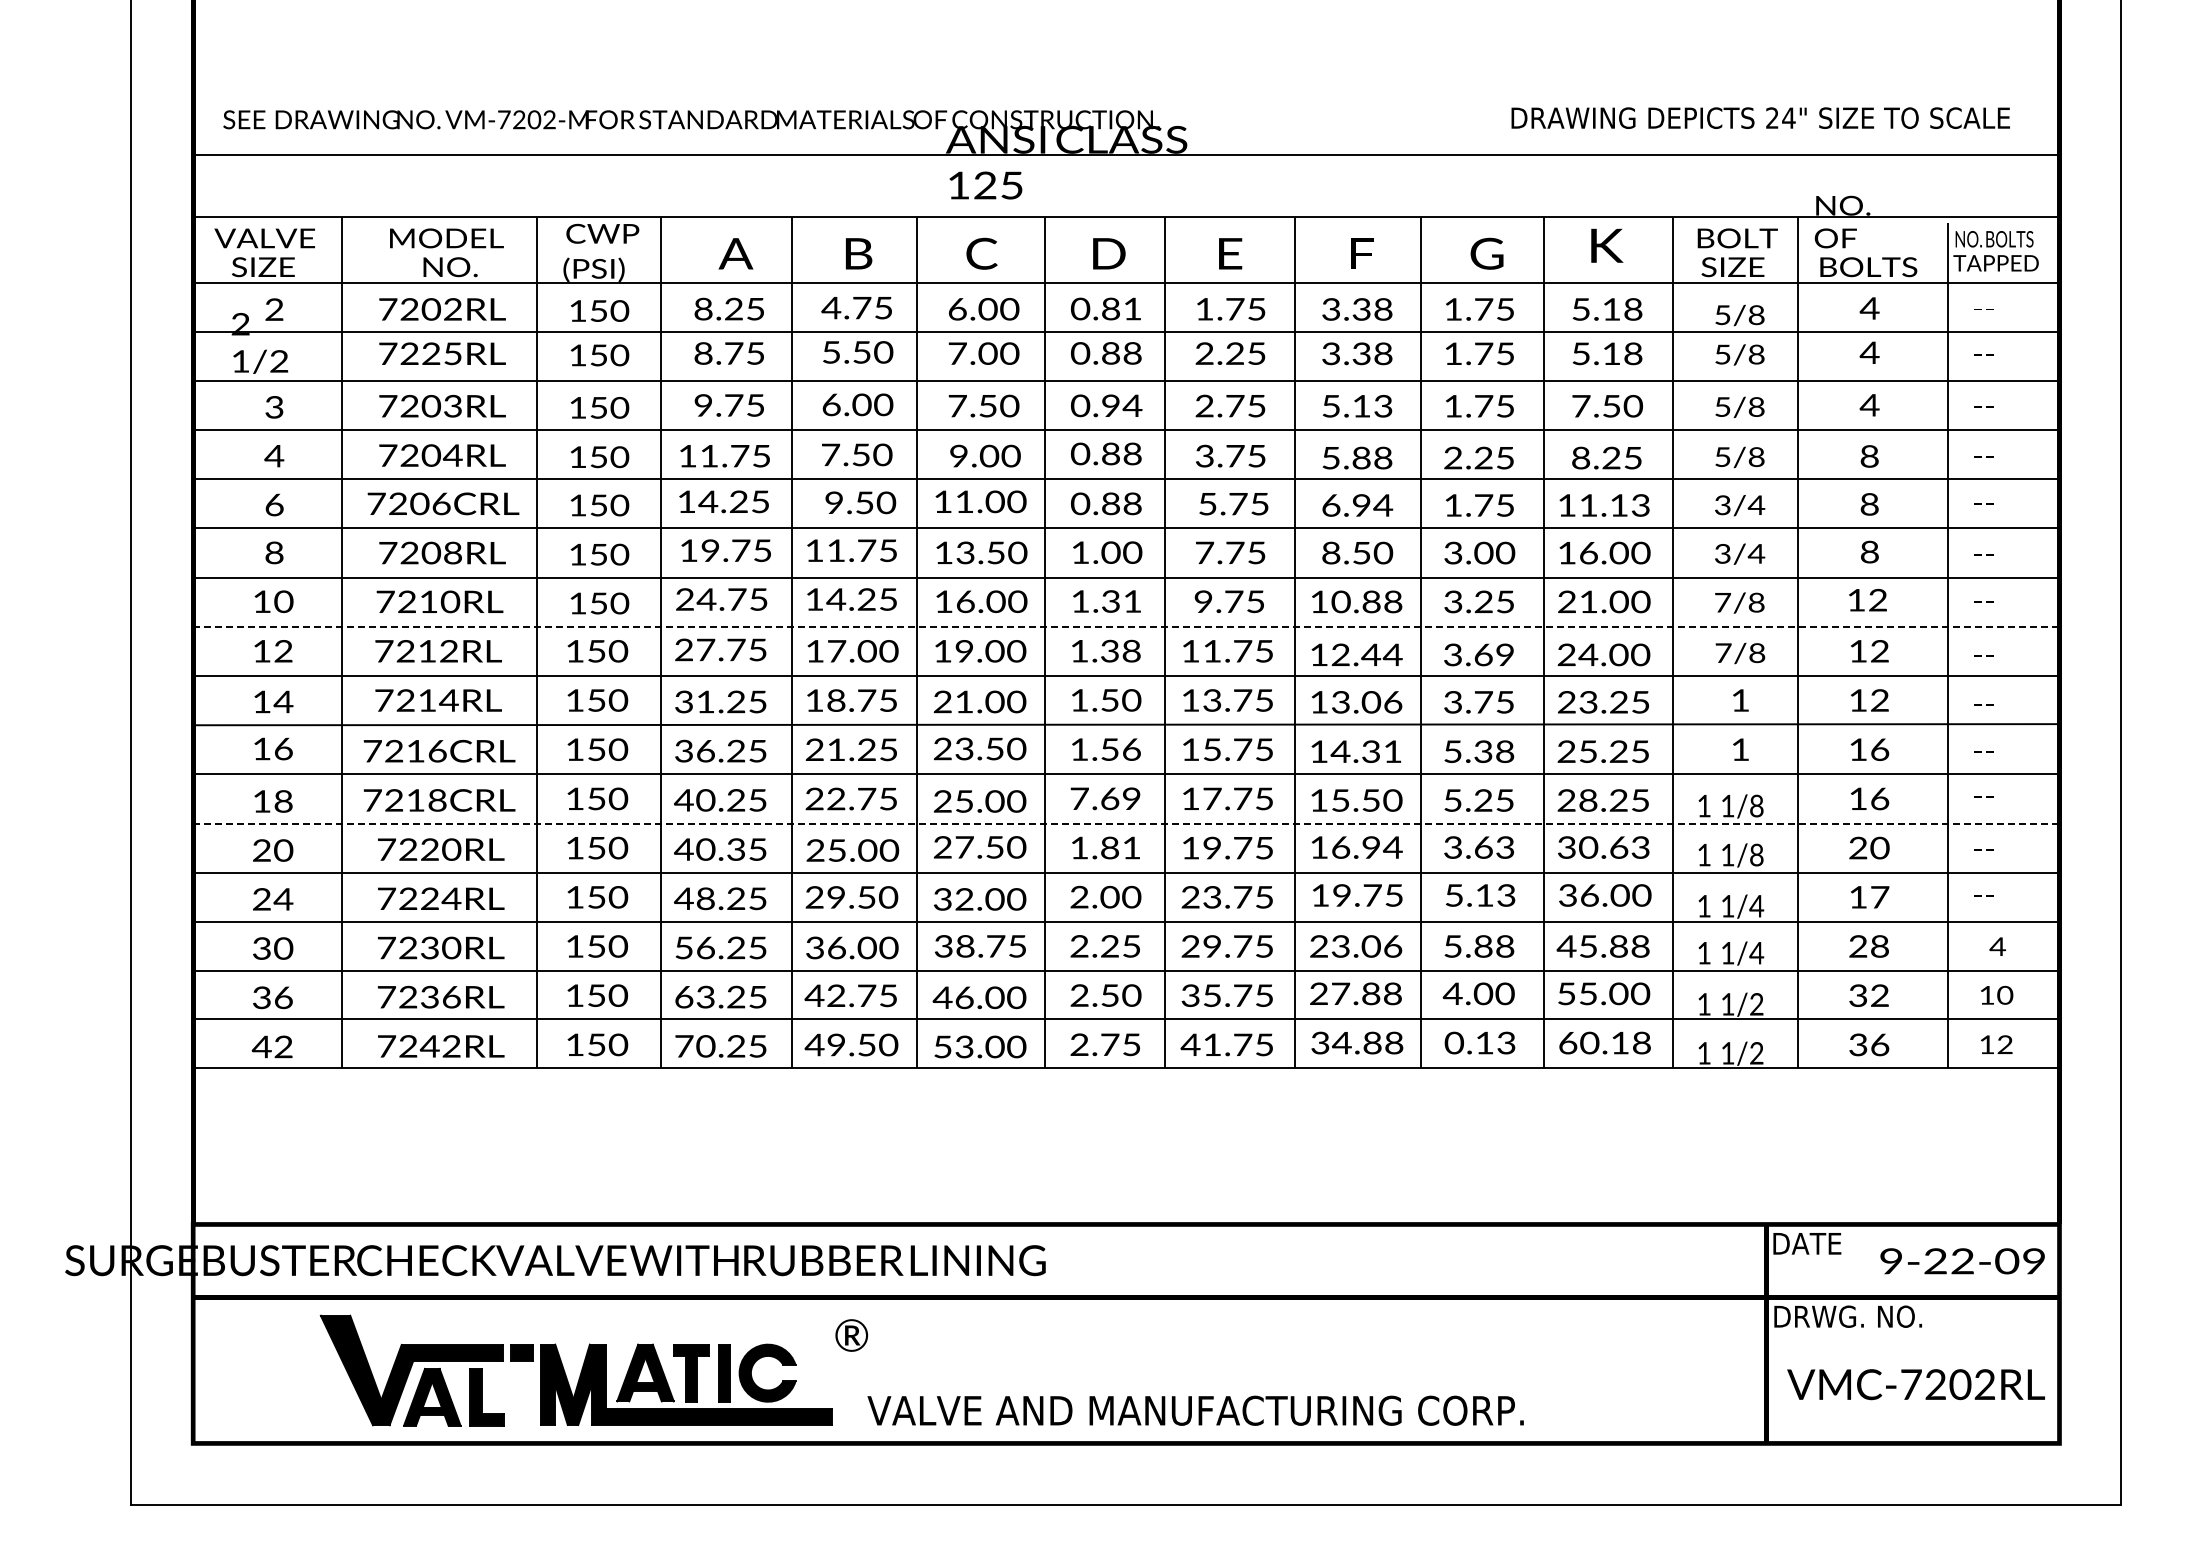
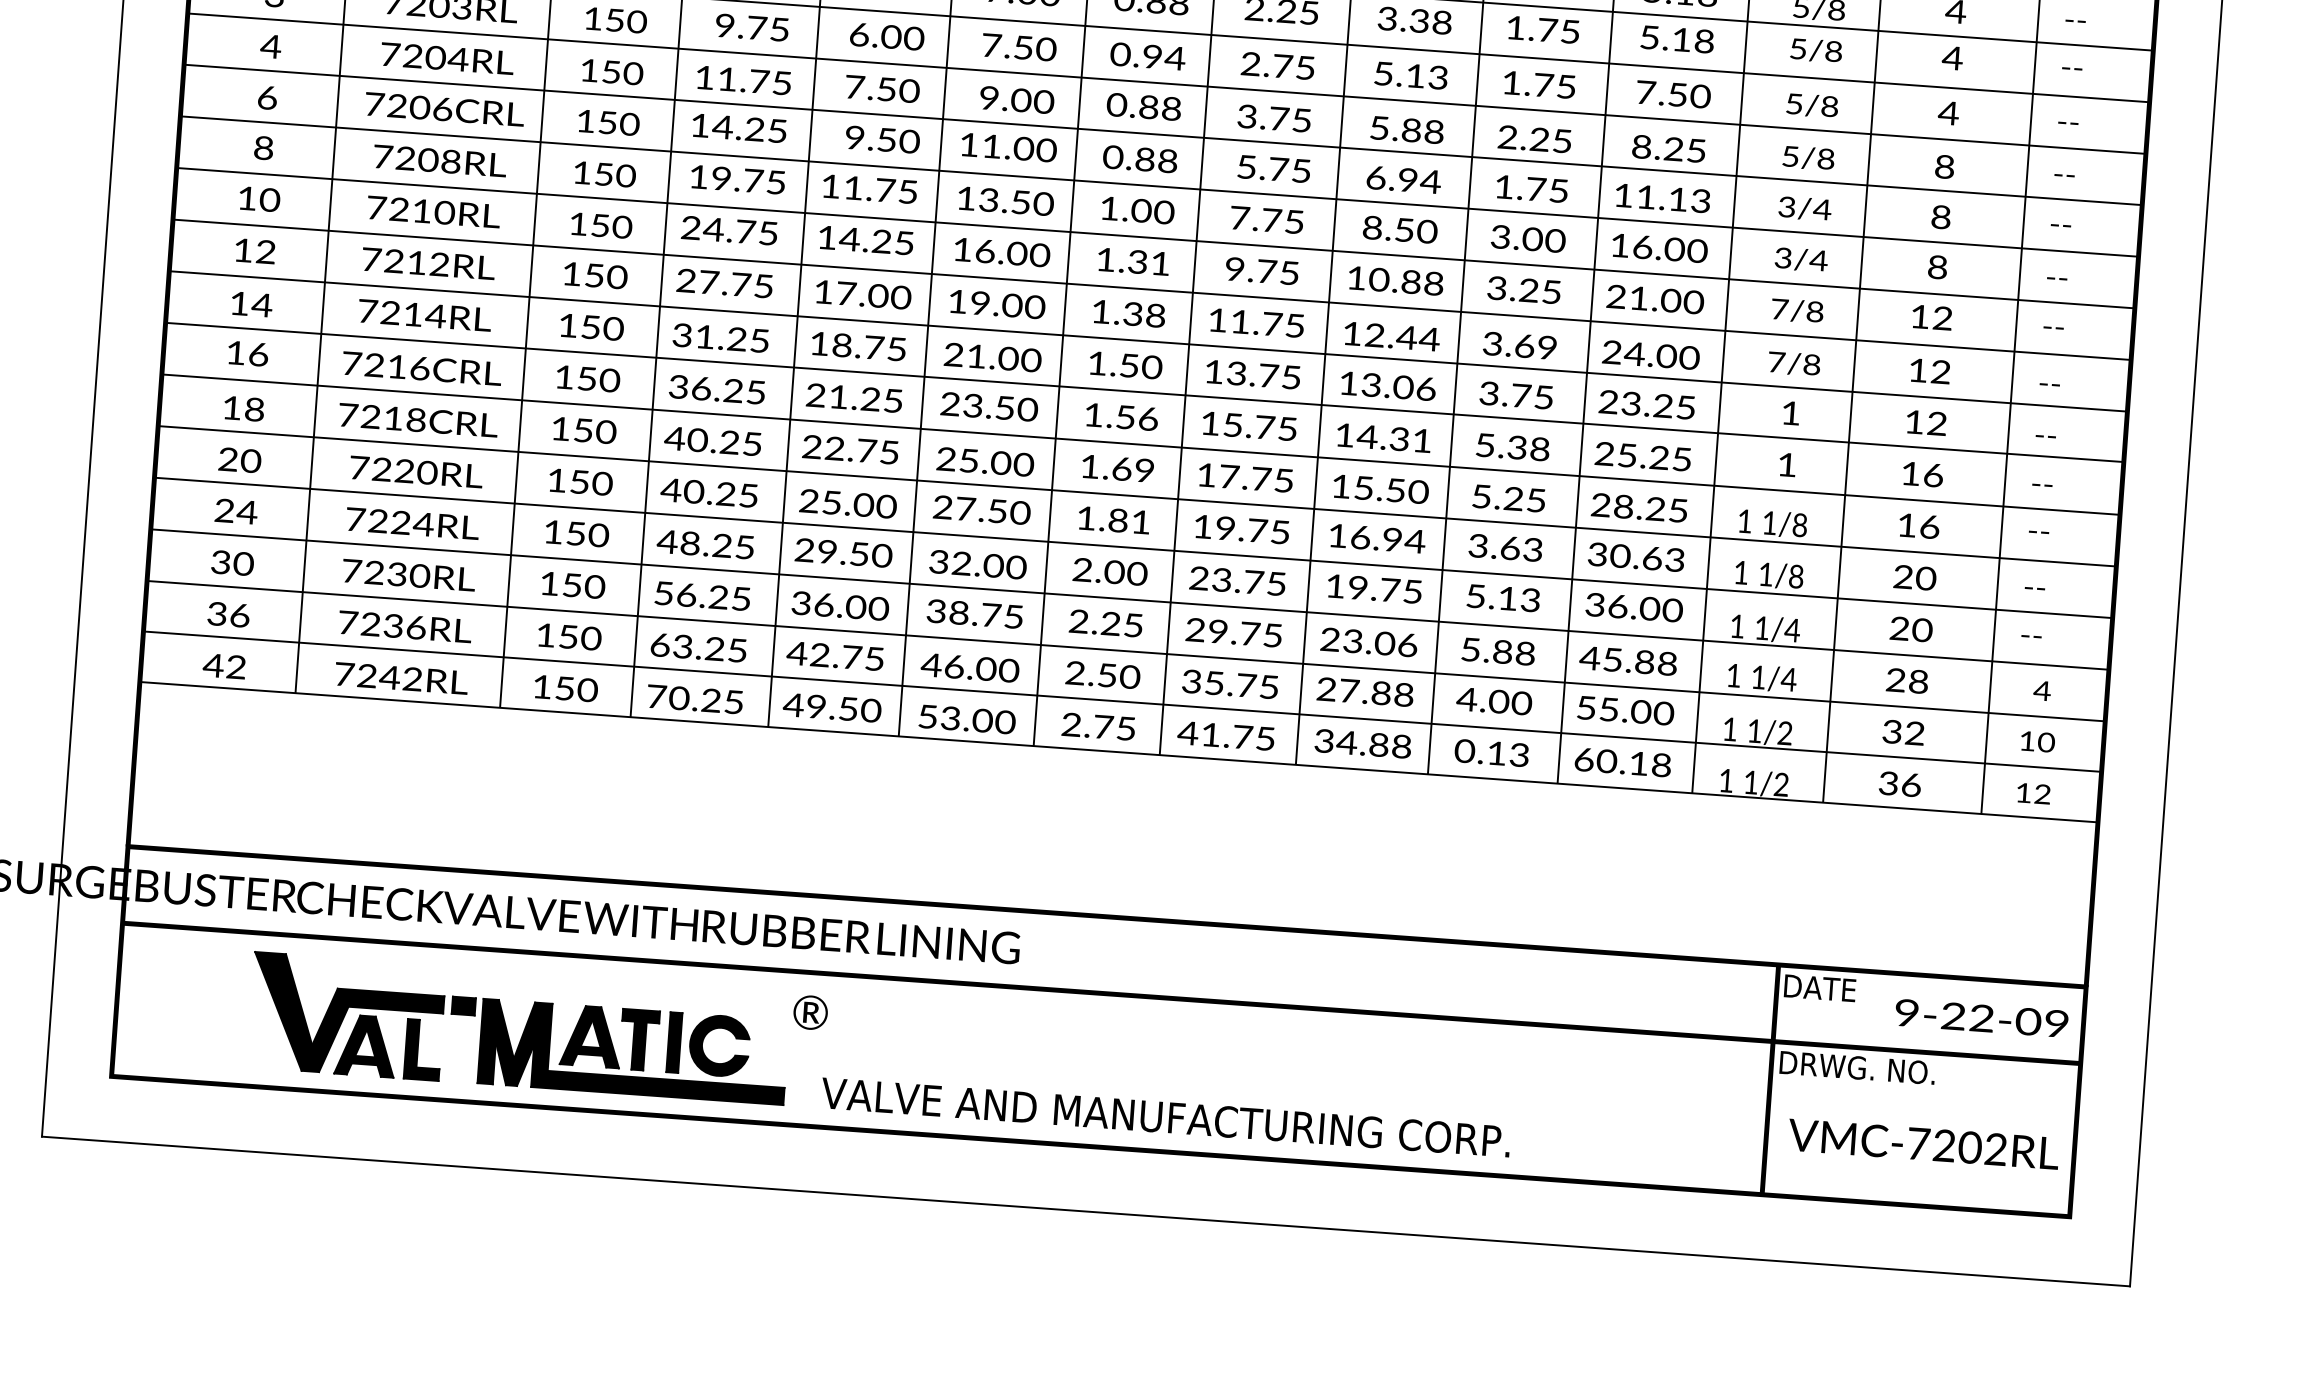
line: (1126, 626) -> (1152, 289), dashed -> solid
text: (1079, 798) -> (1090, 466), 7.69 -> 1.69
line: (1126, 823) -> (1137, 496), dashed -> solid
text: (736, 851) -> (726, 496), 40.35 -> 40.25
text: (1869, 897) -> (1911, 629), 17 -> 20

